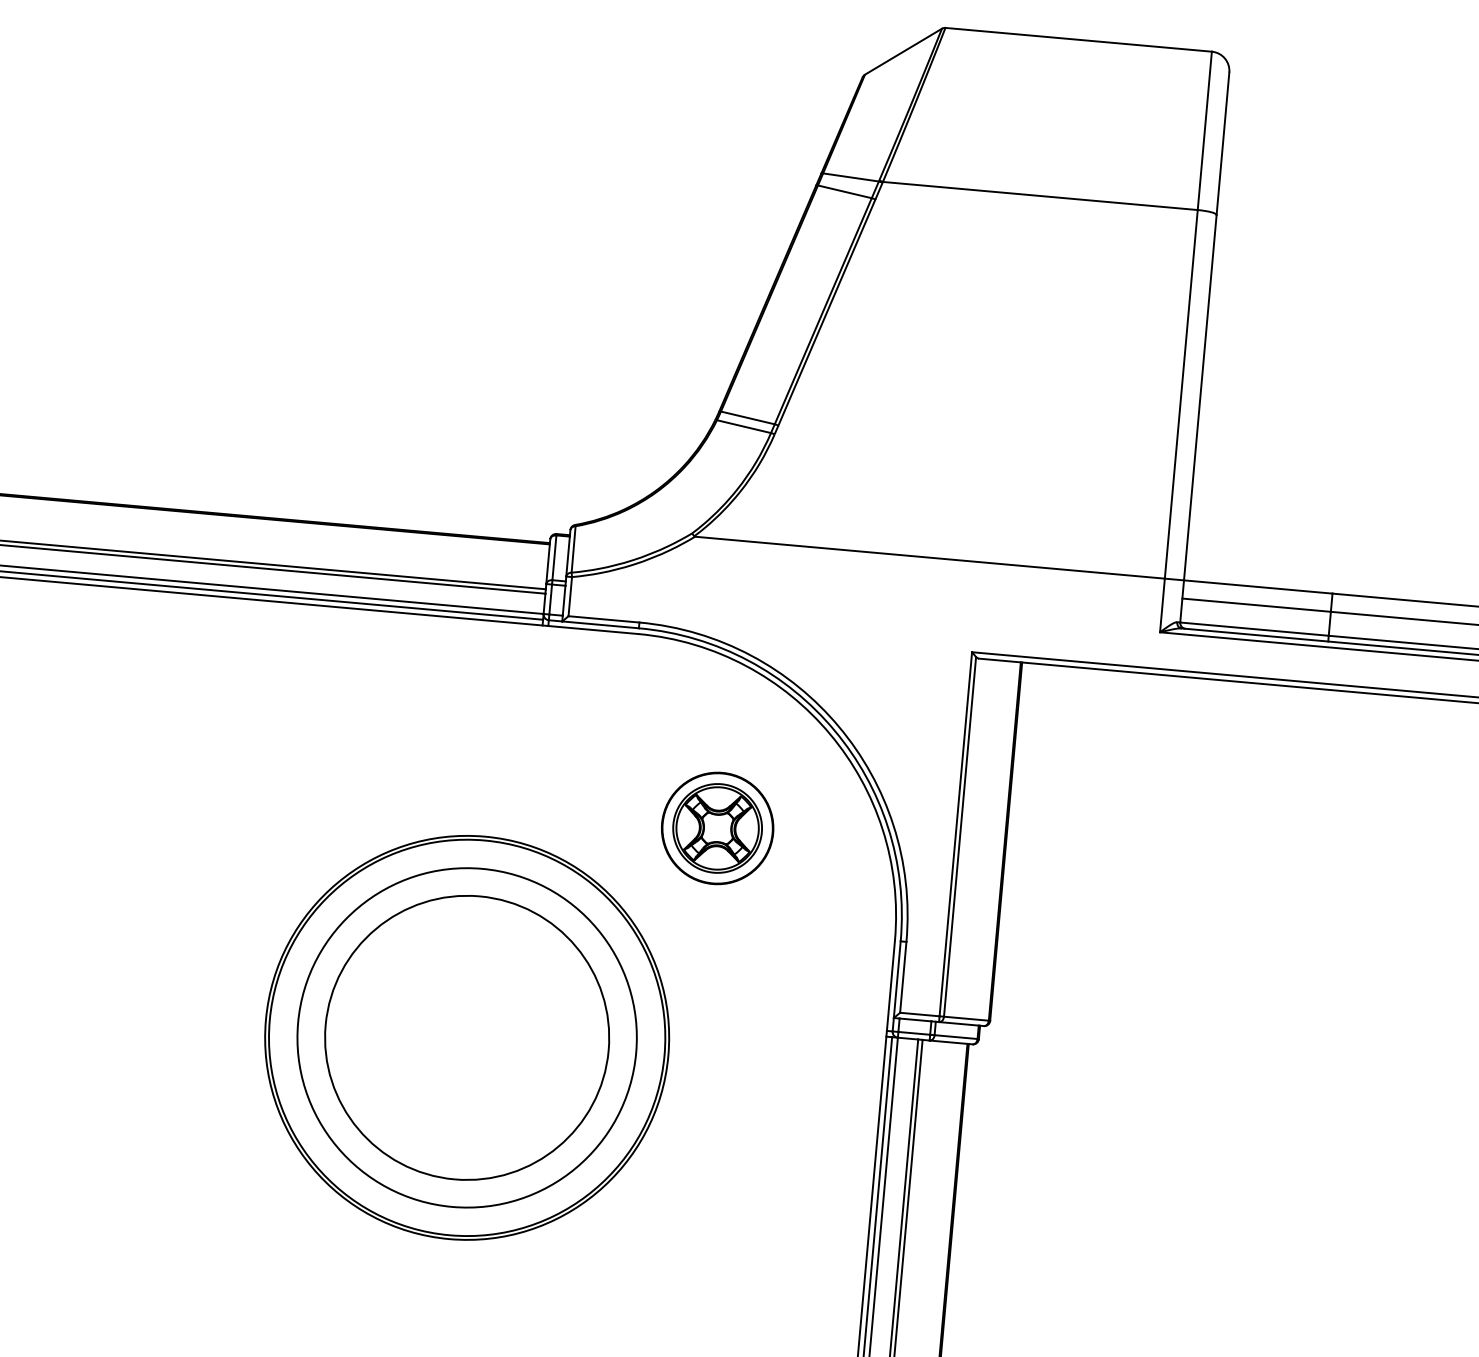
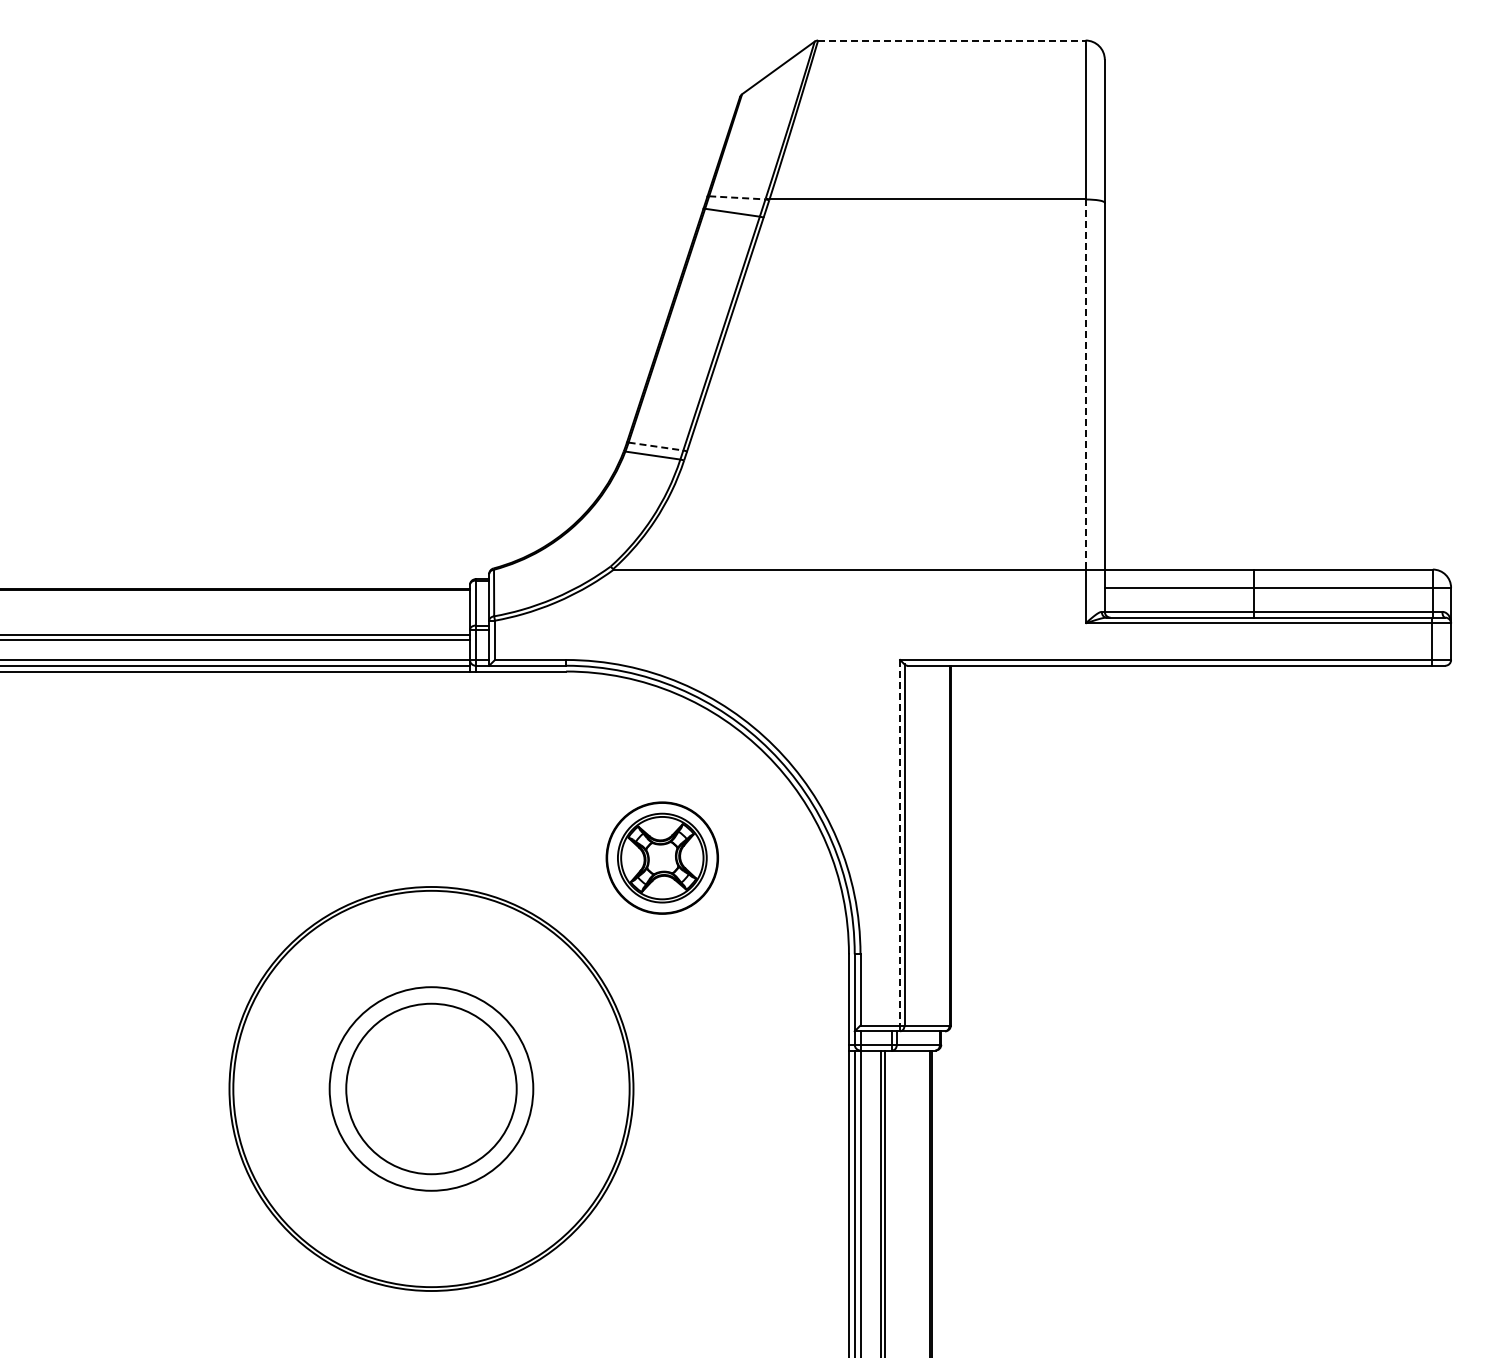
line: (1078, 39) -> (951, 40), solid -> dashed
line: (851, 177) -> (737, 197), solid -> dashed
line: (1181, 395) -> (1085, 385), solid -> dashed
line: (747, 417) -> (655, 446), solid -> dashed
line: (956, 834) -> (900, 842), solid -> dashed
circle: (467, 1037) -> (431, 1088), size x0.6
circle: (467, 1037) -> (431, 1088), size x0.6

